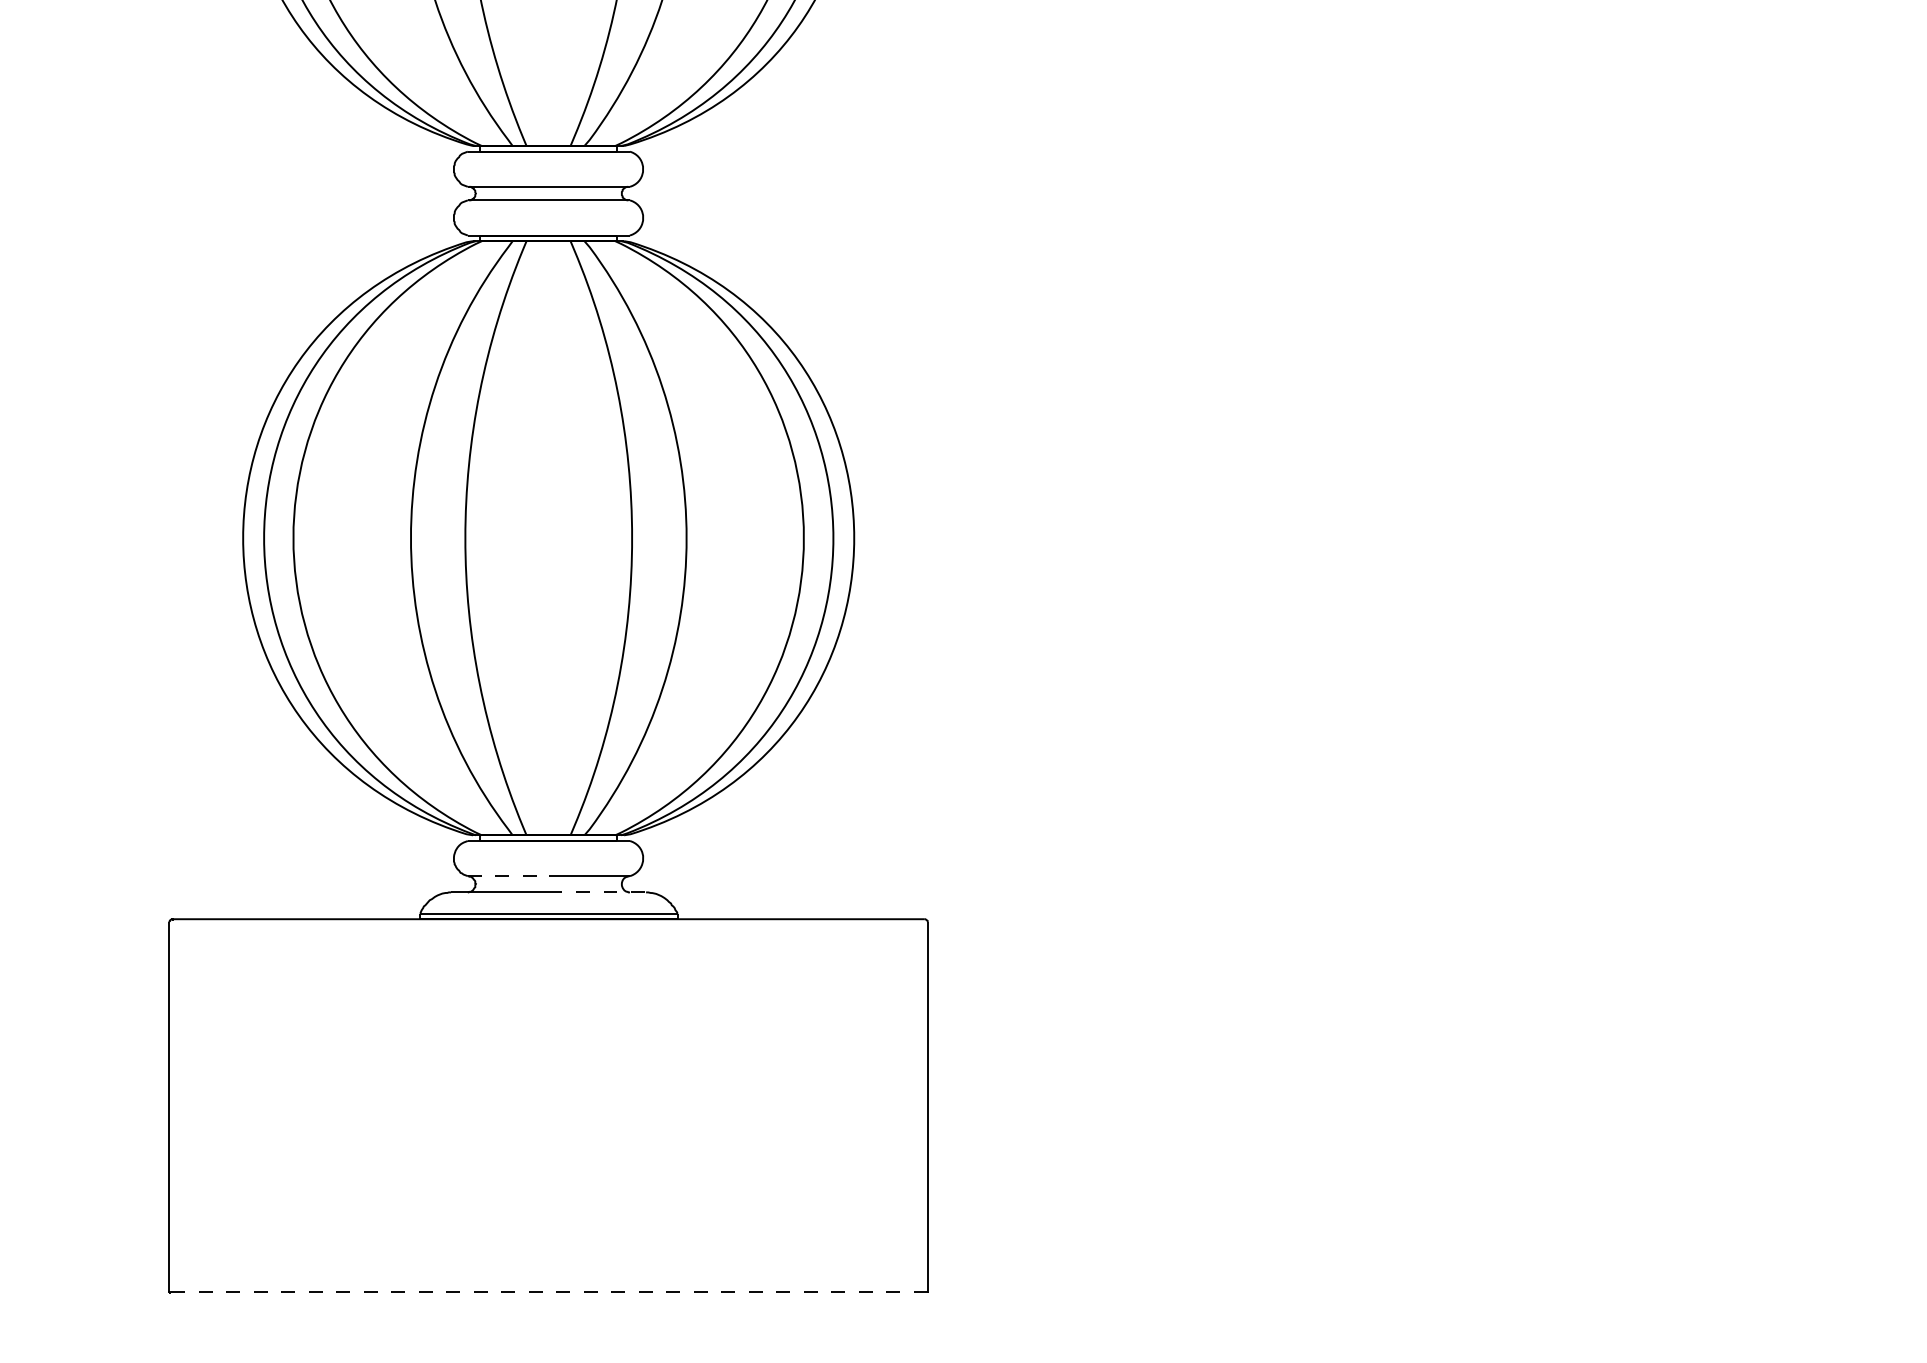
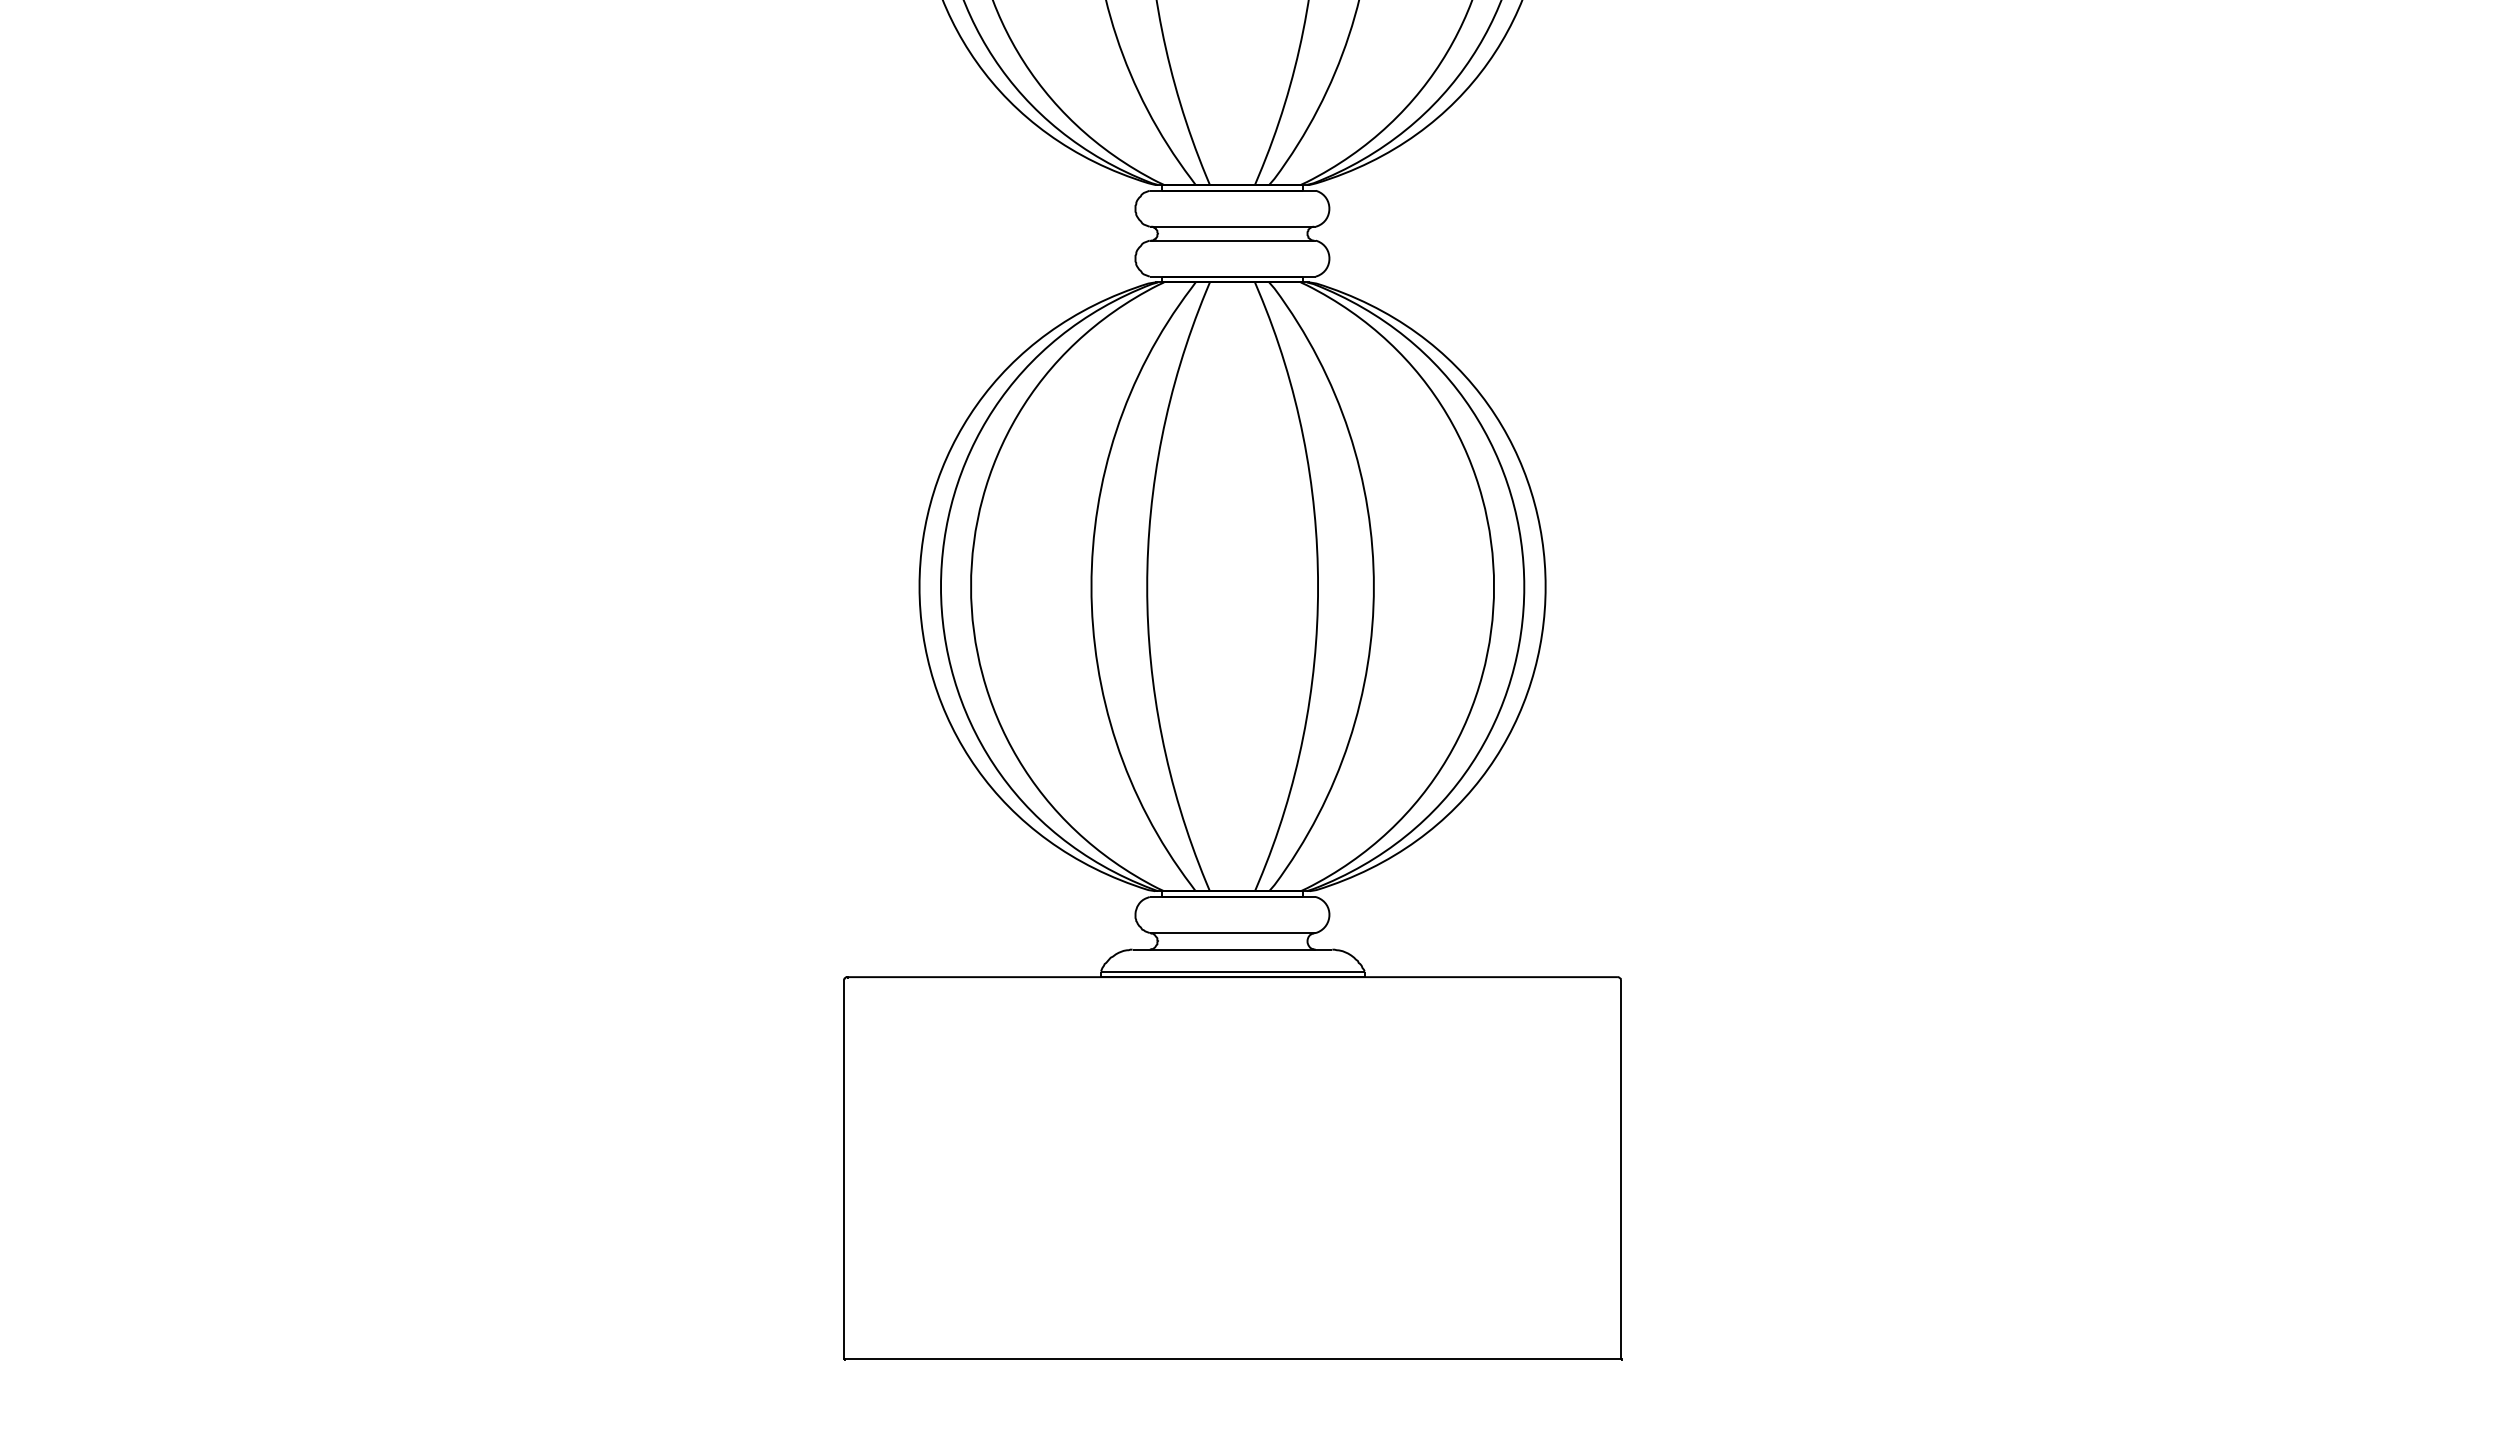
line: (508, 876) -> (1191, 933), dashed -> solid
line: (597, 892) -> (1282, 949), dashed -> solid
line: (547, 1292) -> (1231, 1359), dashed -> solid

